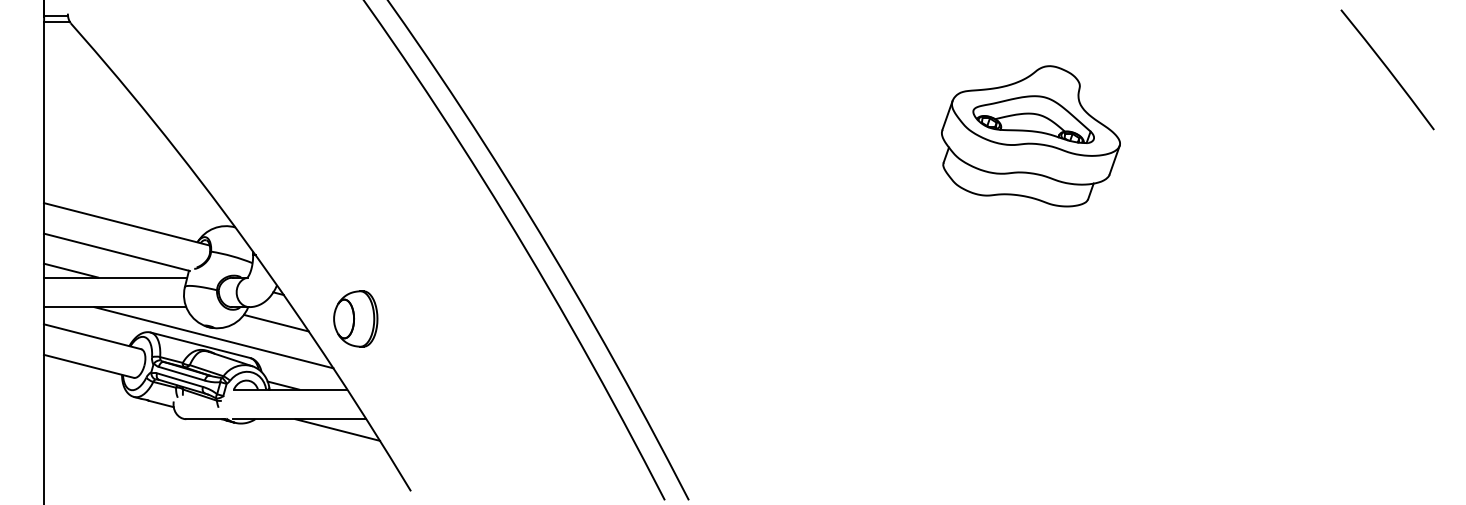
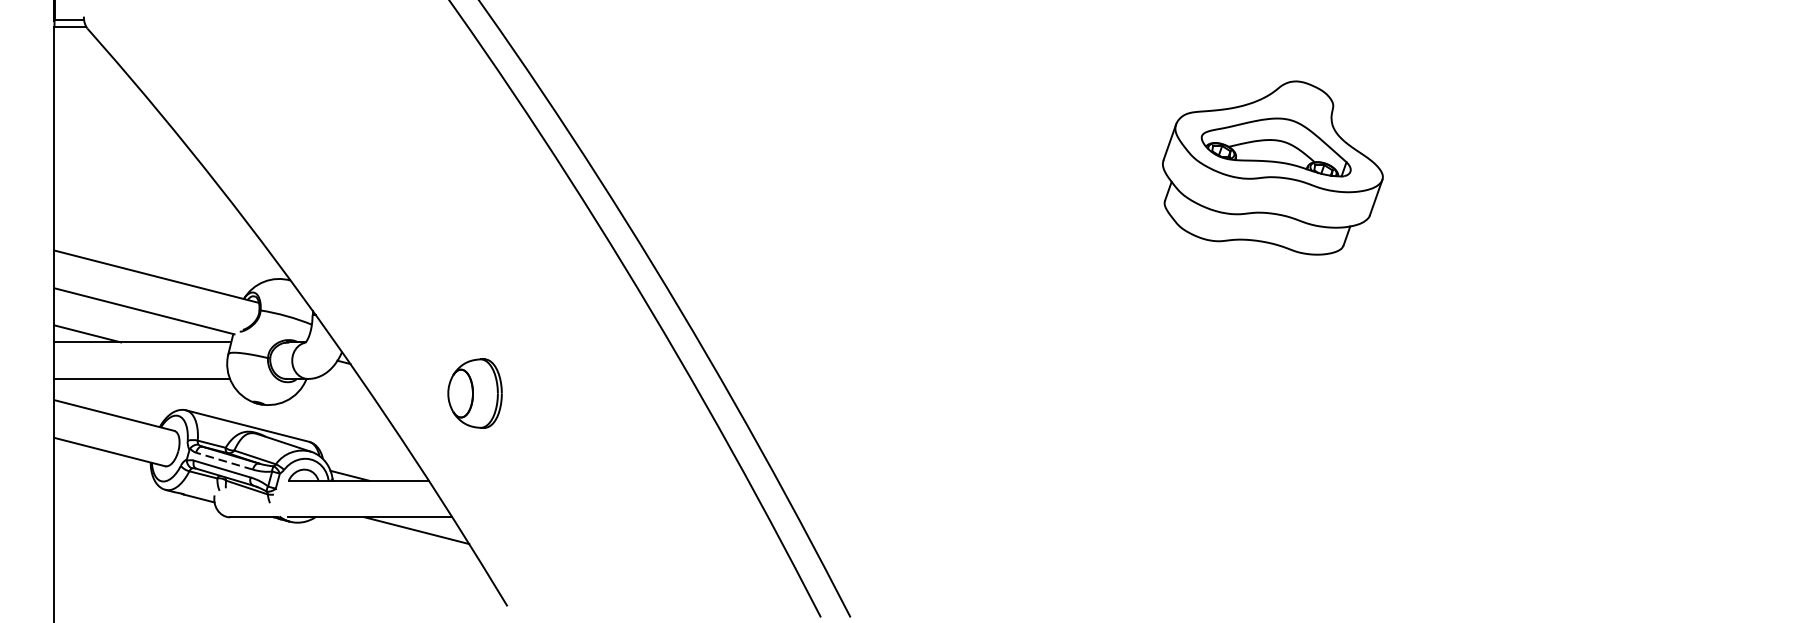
line: (1387, 69) -> (1713, 85), removed
part: (355, 318) -> (474, 392), moved
line: (275, 322) -> (340, 397), removed
line: (213, 337) -> (263, 416), removed
line: (181, 373) -> (224, 460), solid -> dashed

